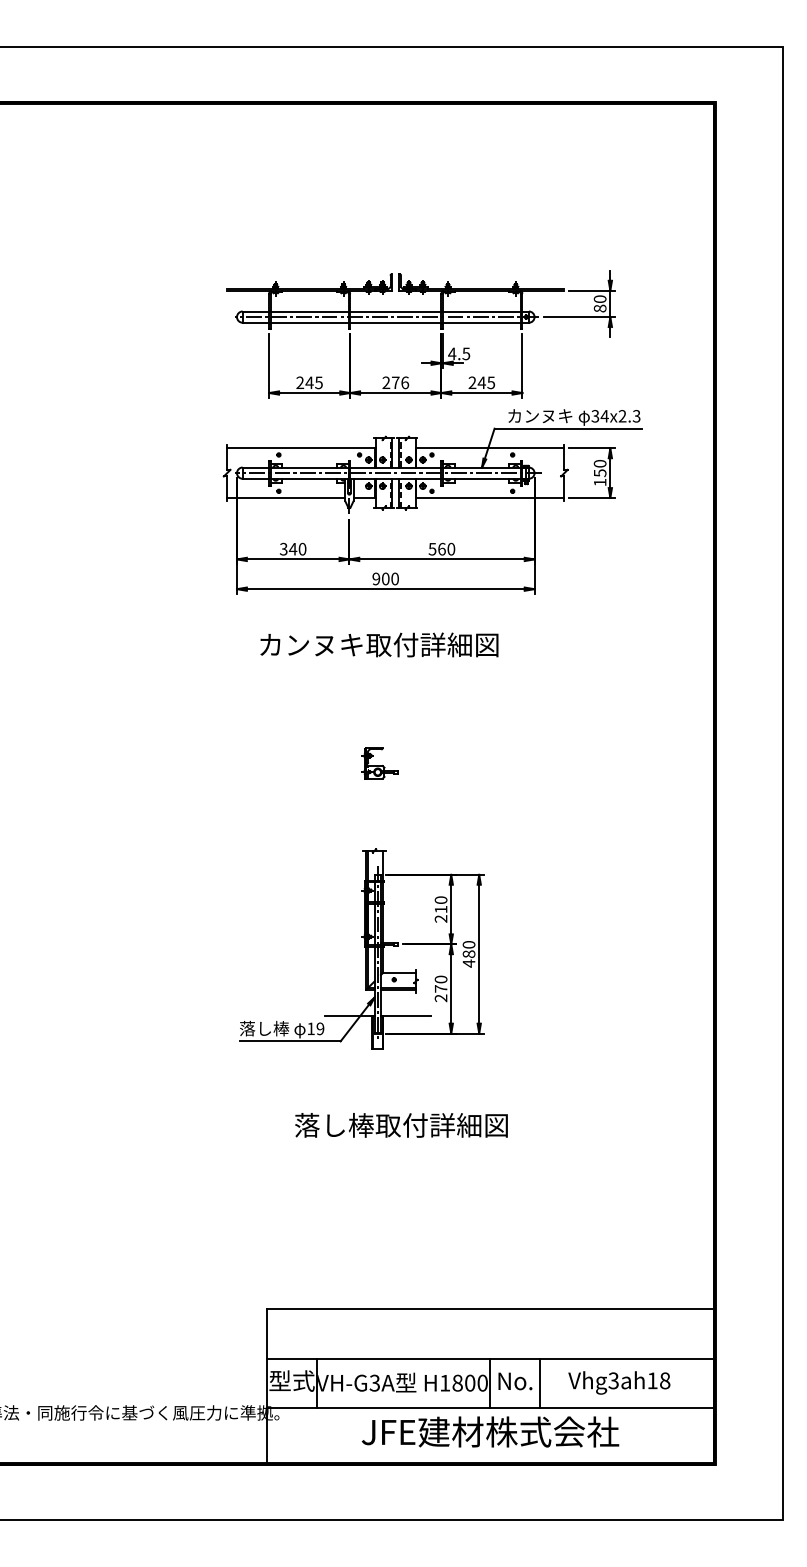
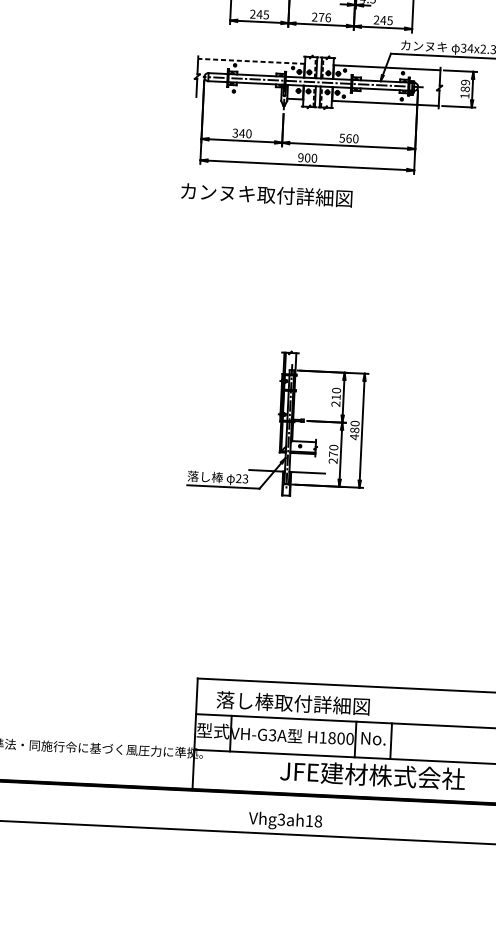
line: (301, 448) -> (251, 61), solid -> dashed
text: (599, 468) -> (464, 85), 150 -> 189
line: (286, 497) -> (239, 96), removed
text: (379, 644) -> (266, 194), moved
part: (379, 763) -> (296, 290), removed
text: (315, 1028) -> (241, 478), 19 -> 23
text: (401, 1125) -> (293, 703), moved
text: (619, 1382) -> (285, 821), moved
text: (490, 1431) -> (372, 774), moved

